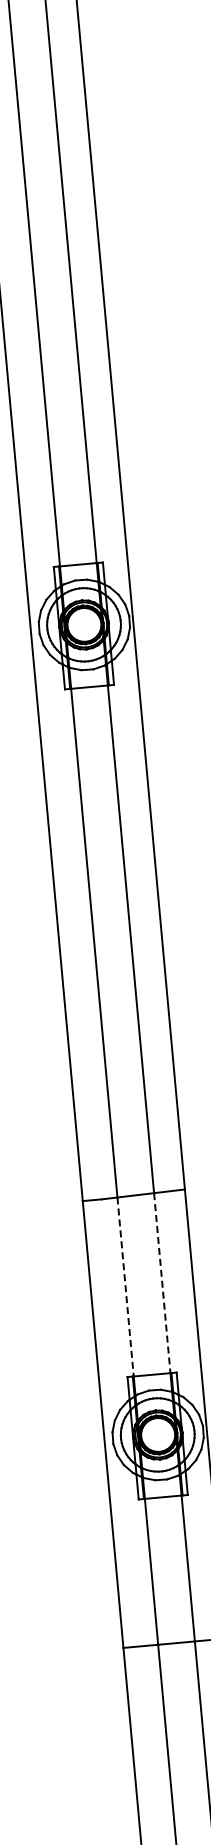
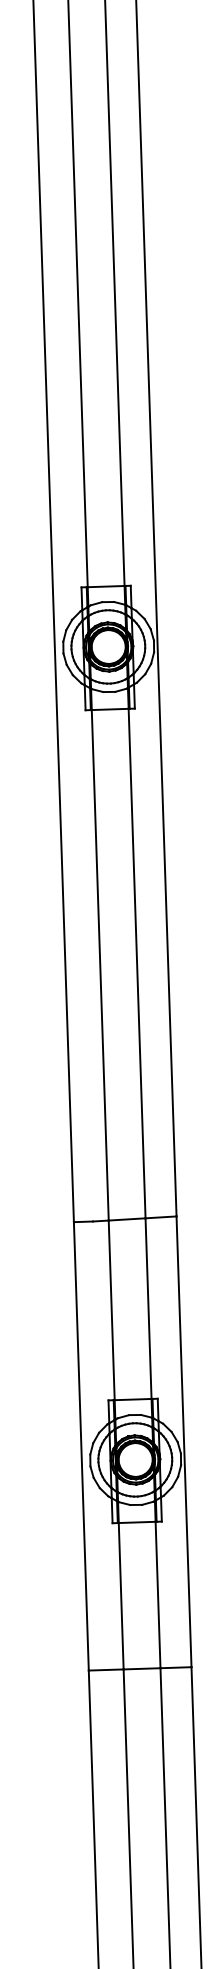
line: (162, 1284) -> (148, 1309), dashed -> solid
line: (125, 1287) -> (111, 1310), dashed -> solid

